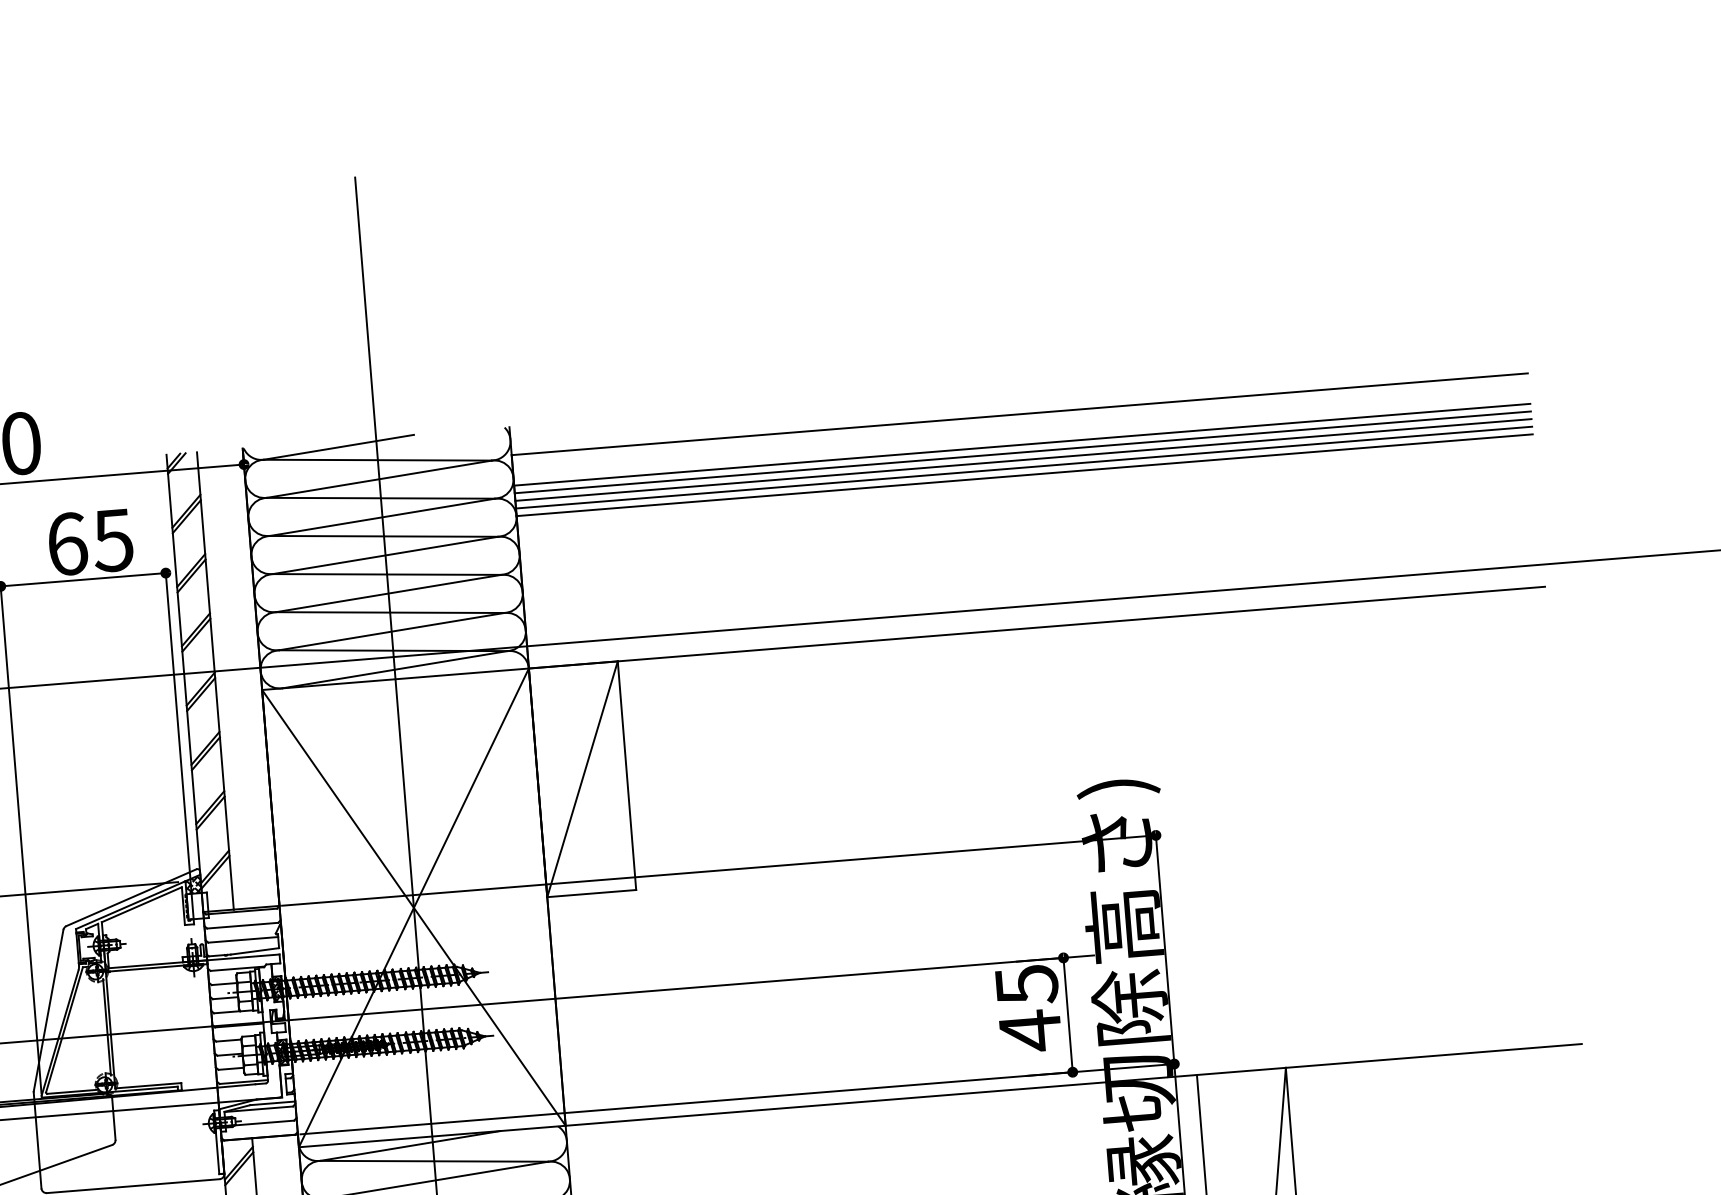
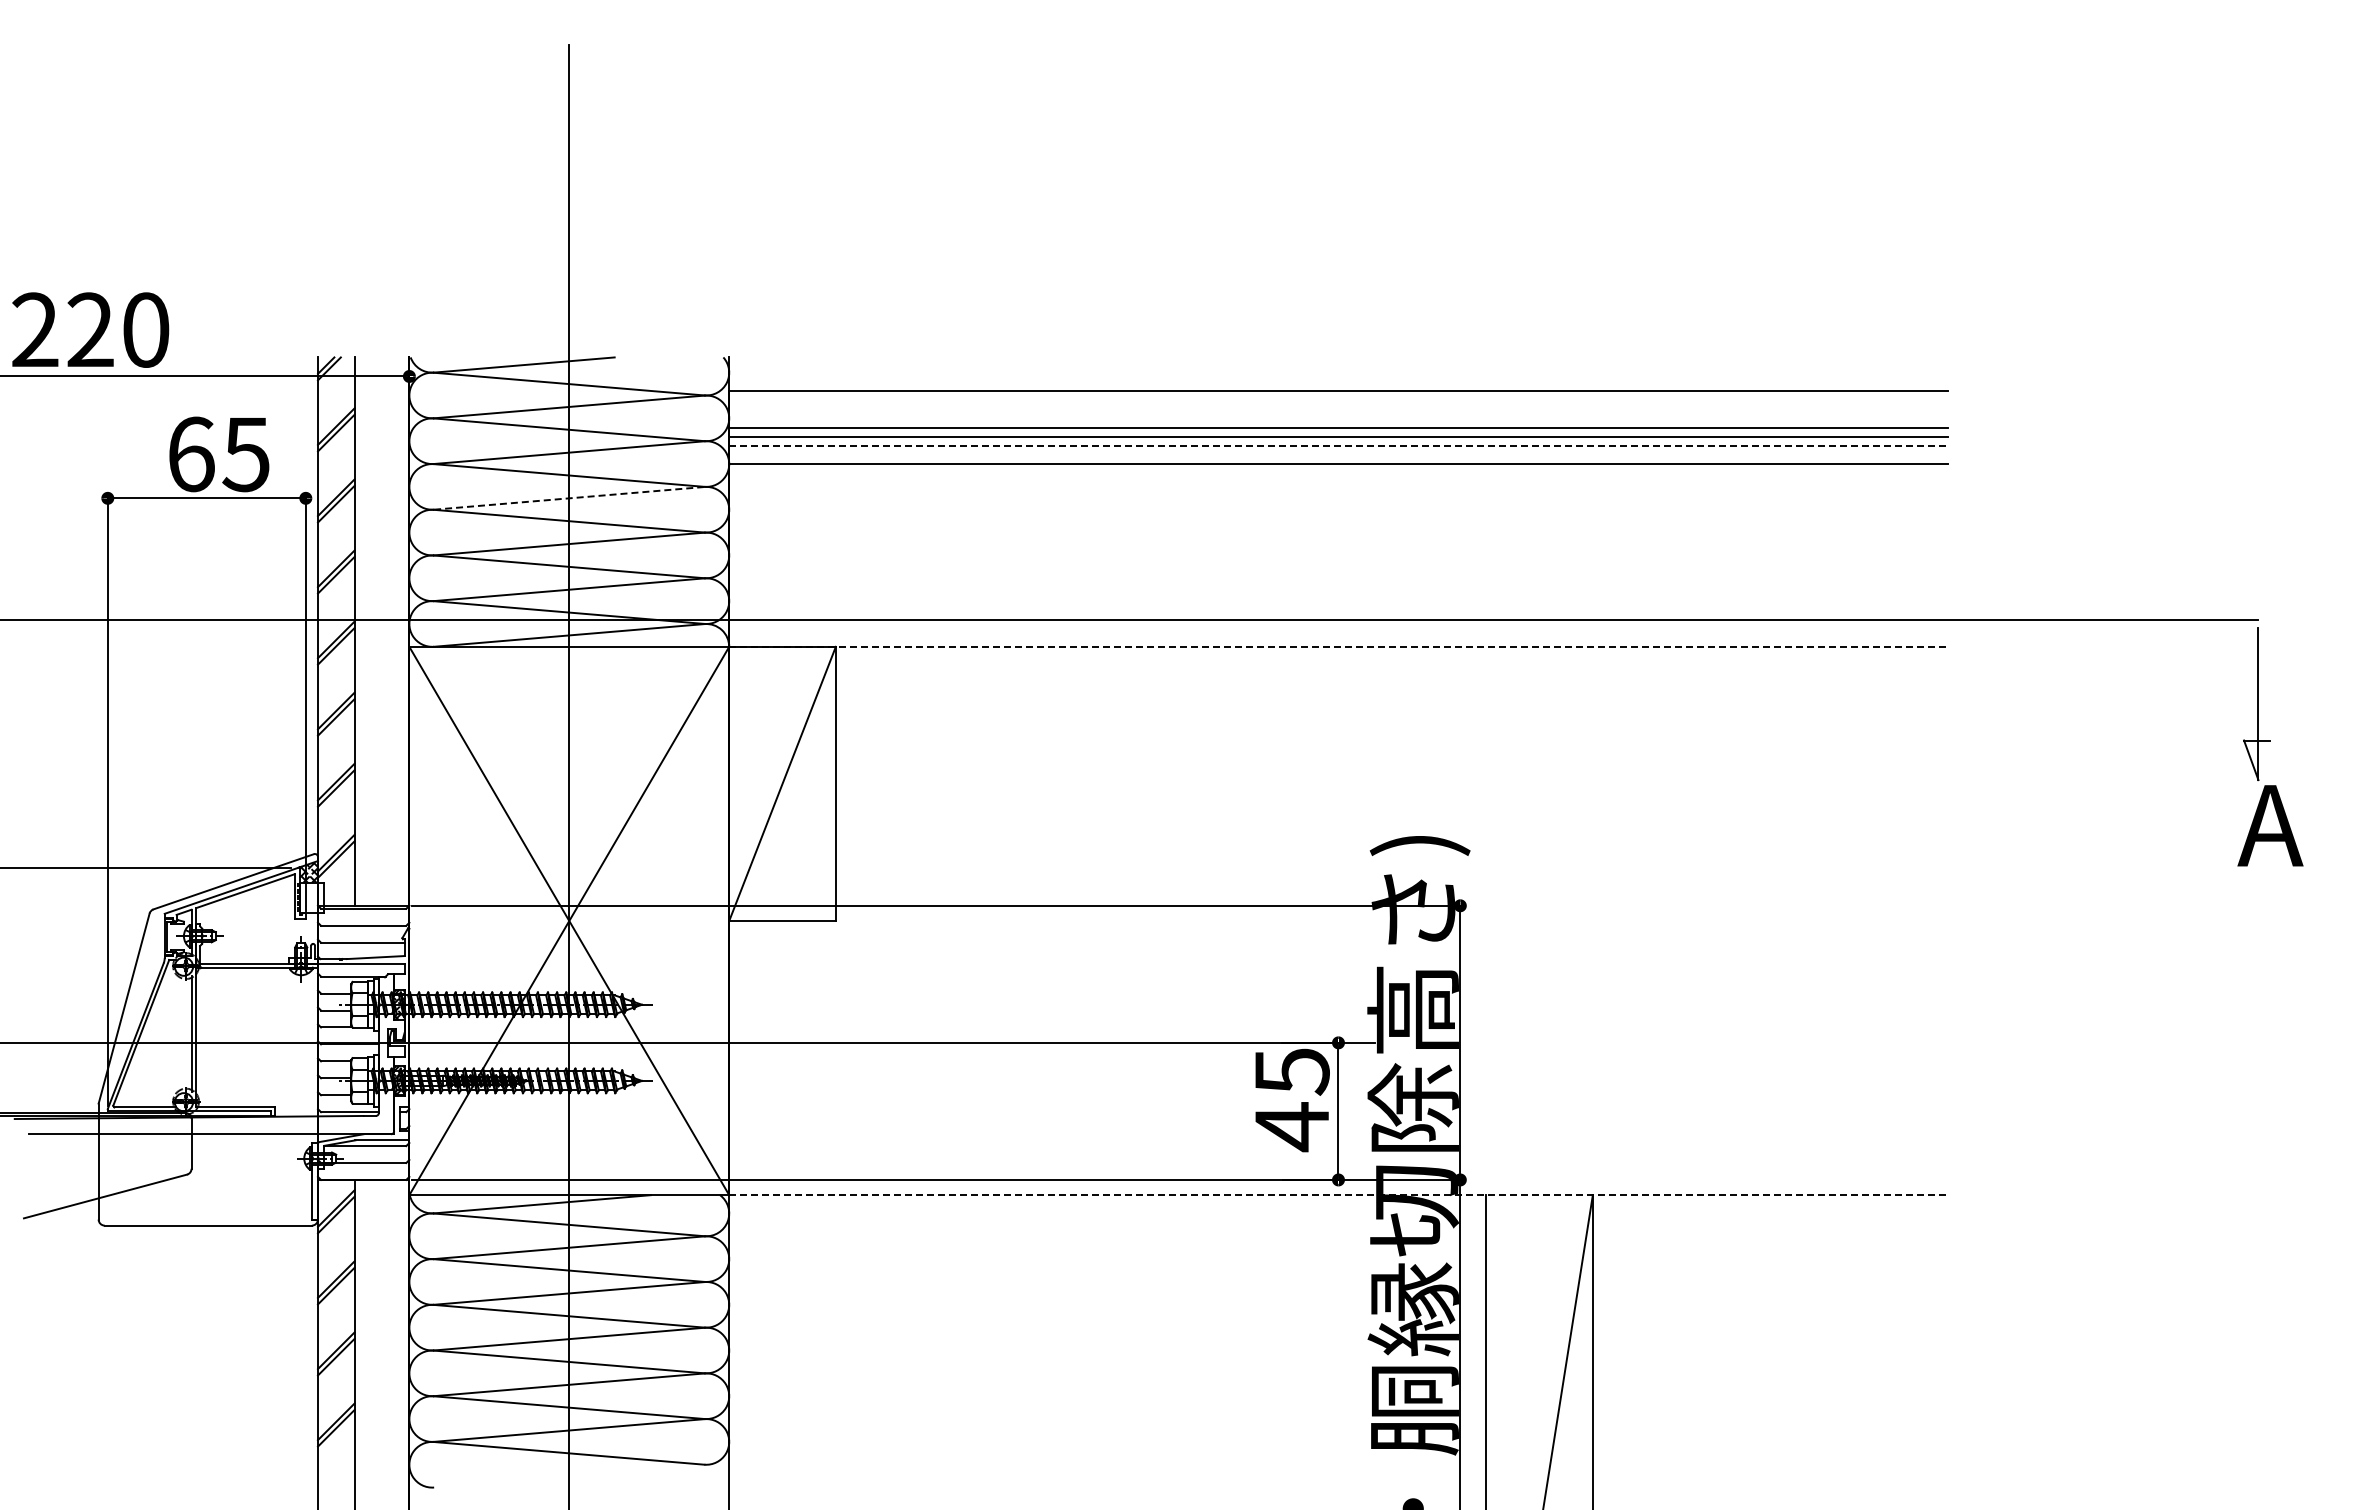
line: (1023, 459) -> (1338, 445), solid -> dashed
line: (1024, 467) -> (1338, 454), removed
line: (385, 555) -> (569, 498), solid -> dashed
line: (1036, 627) -> (1338, 646), solid -> dashed
line: (1073, 1085) -> (1338, 1195), solid -> dashed

